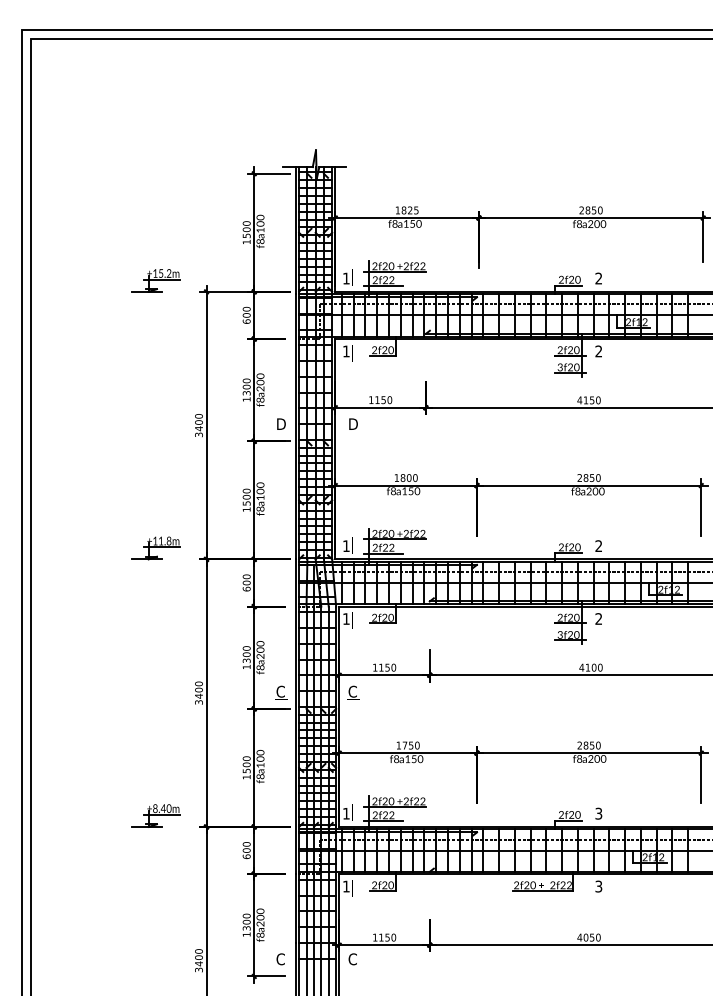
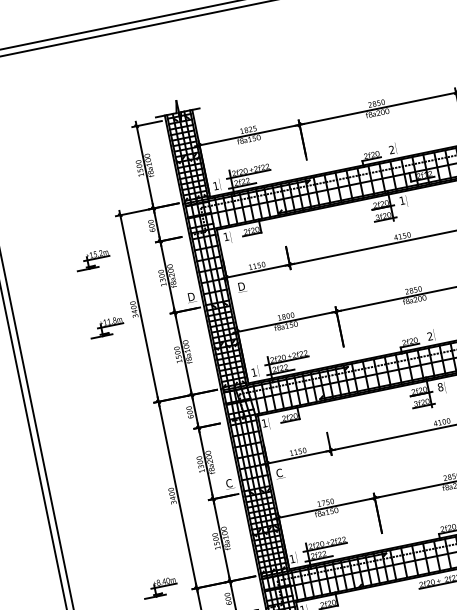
part: (155, 280) -> (92, 260), moved
text: (598, 351) -> (402, 200), 2 -> 1
part: (155, 548) -> (106, 327), moved
text: (598, 618) -> (440, 386), 2 -> 8

